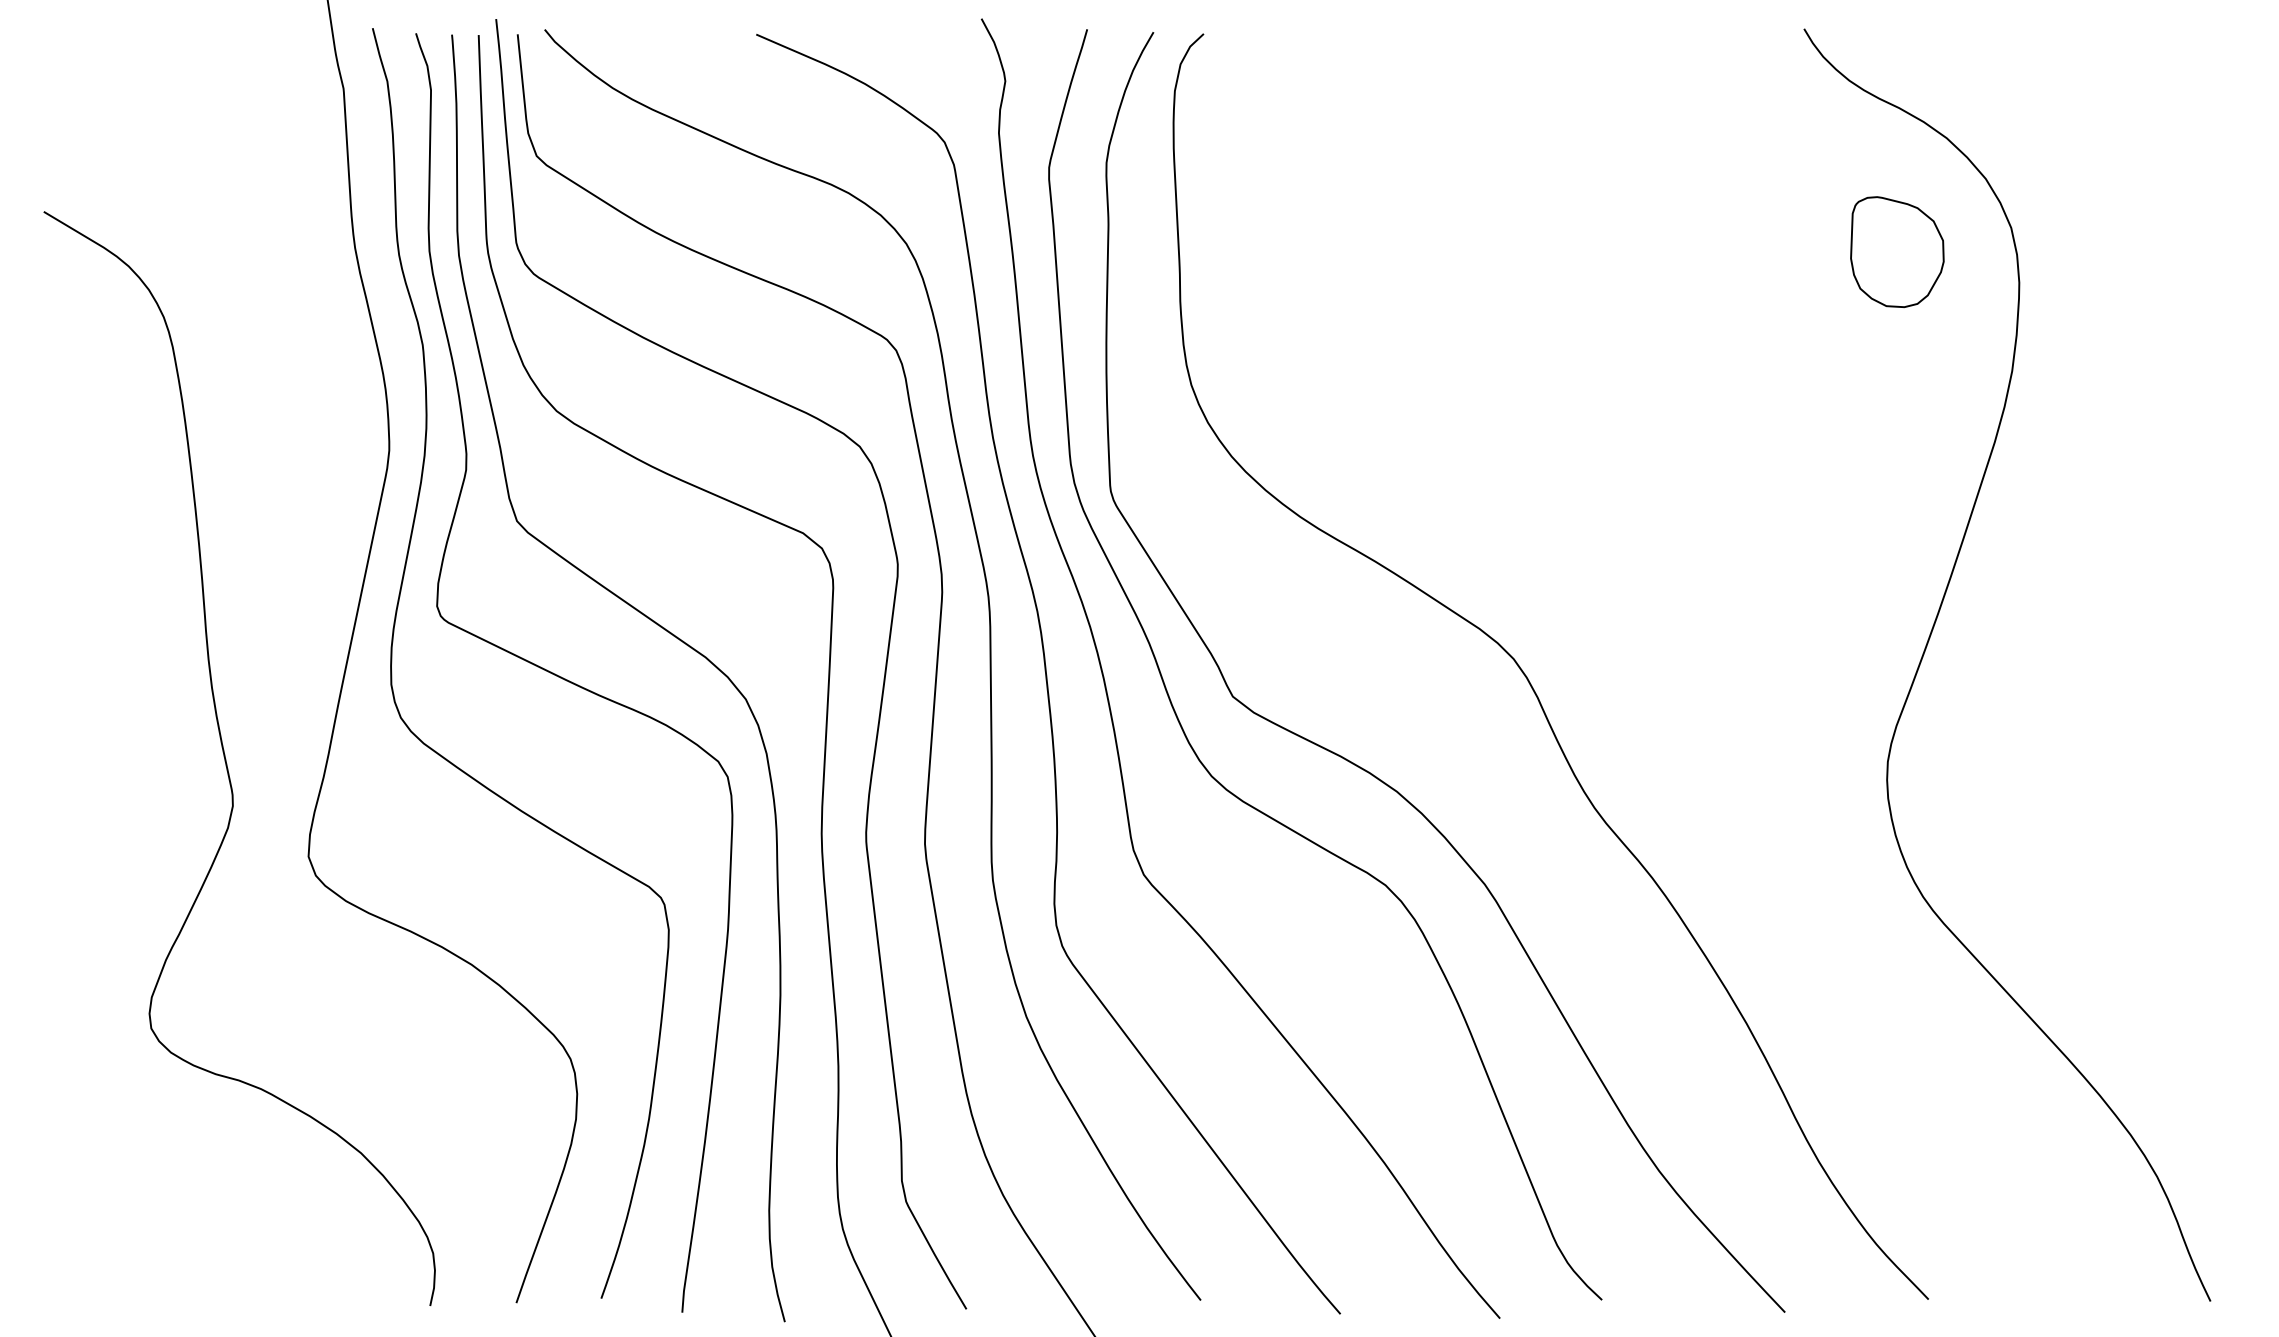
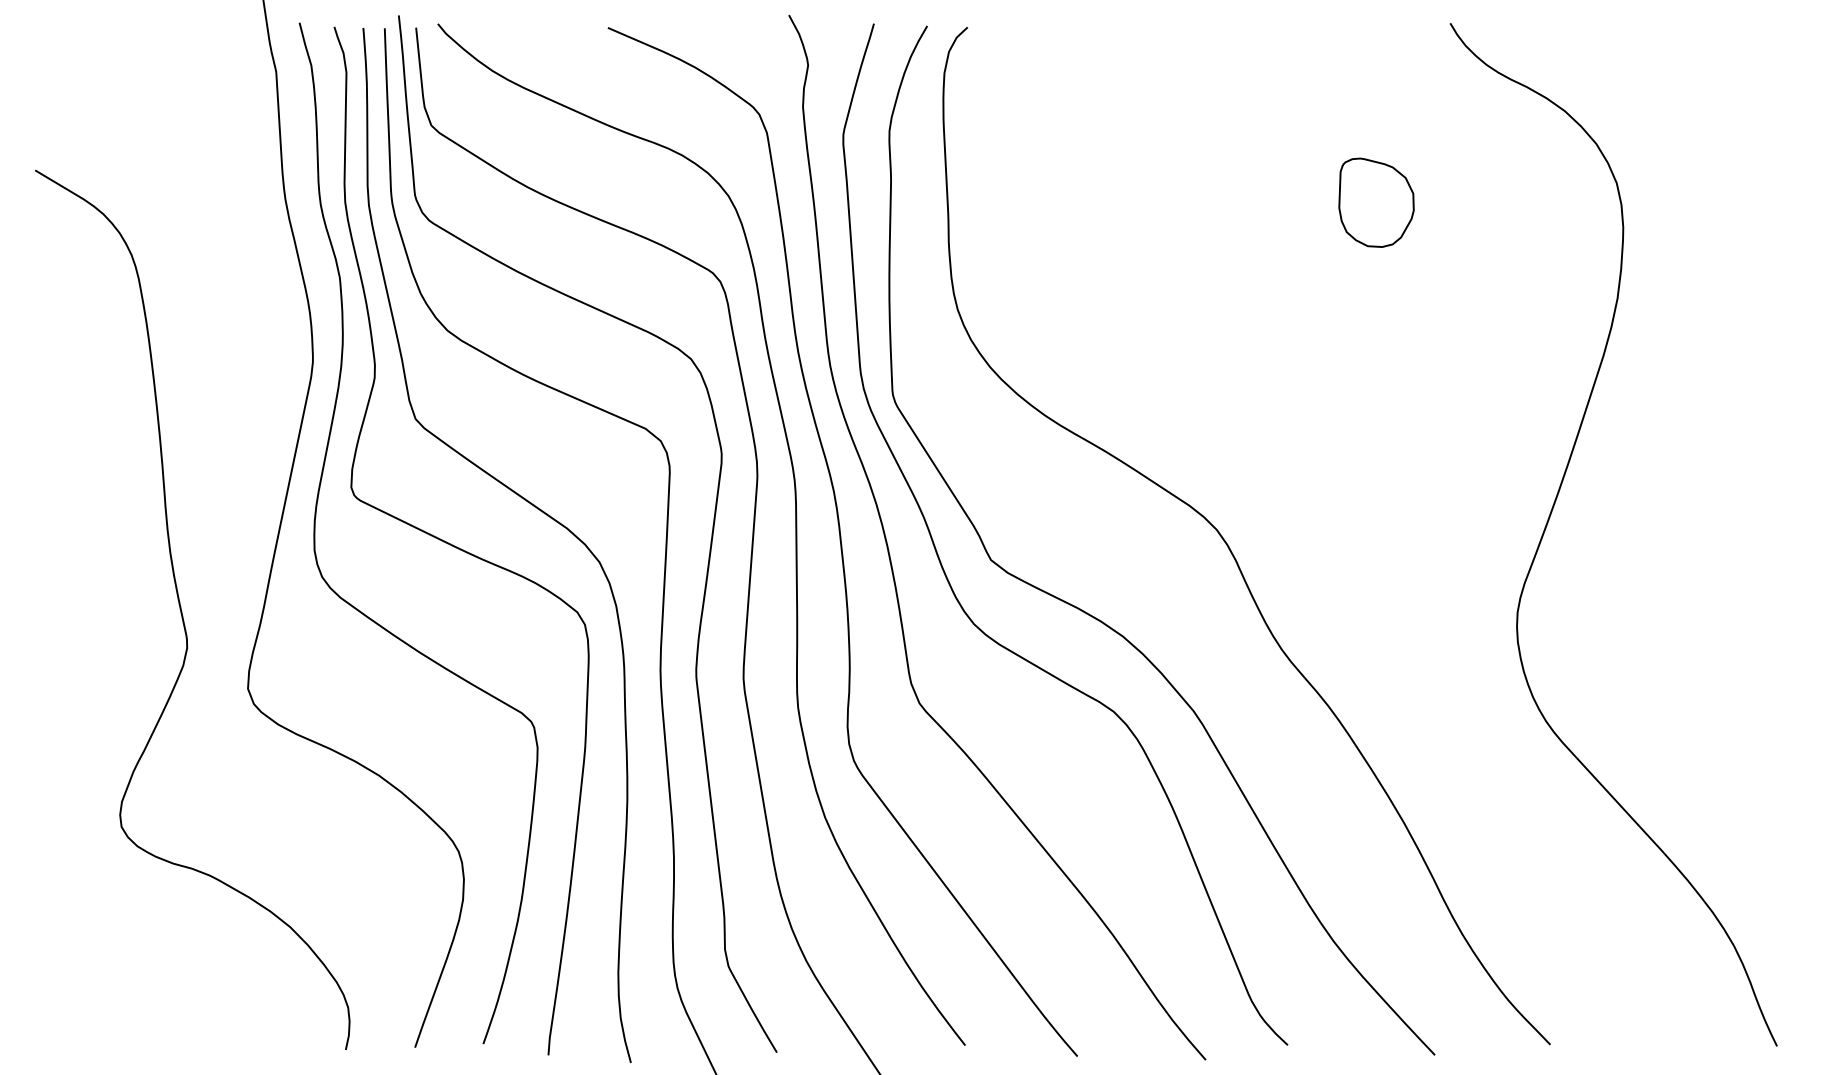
part: (1897, 252) -> (1376, 203), moved

